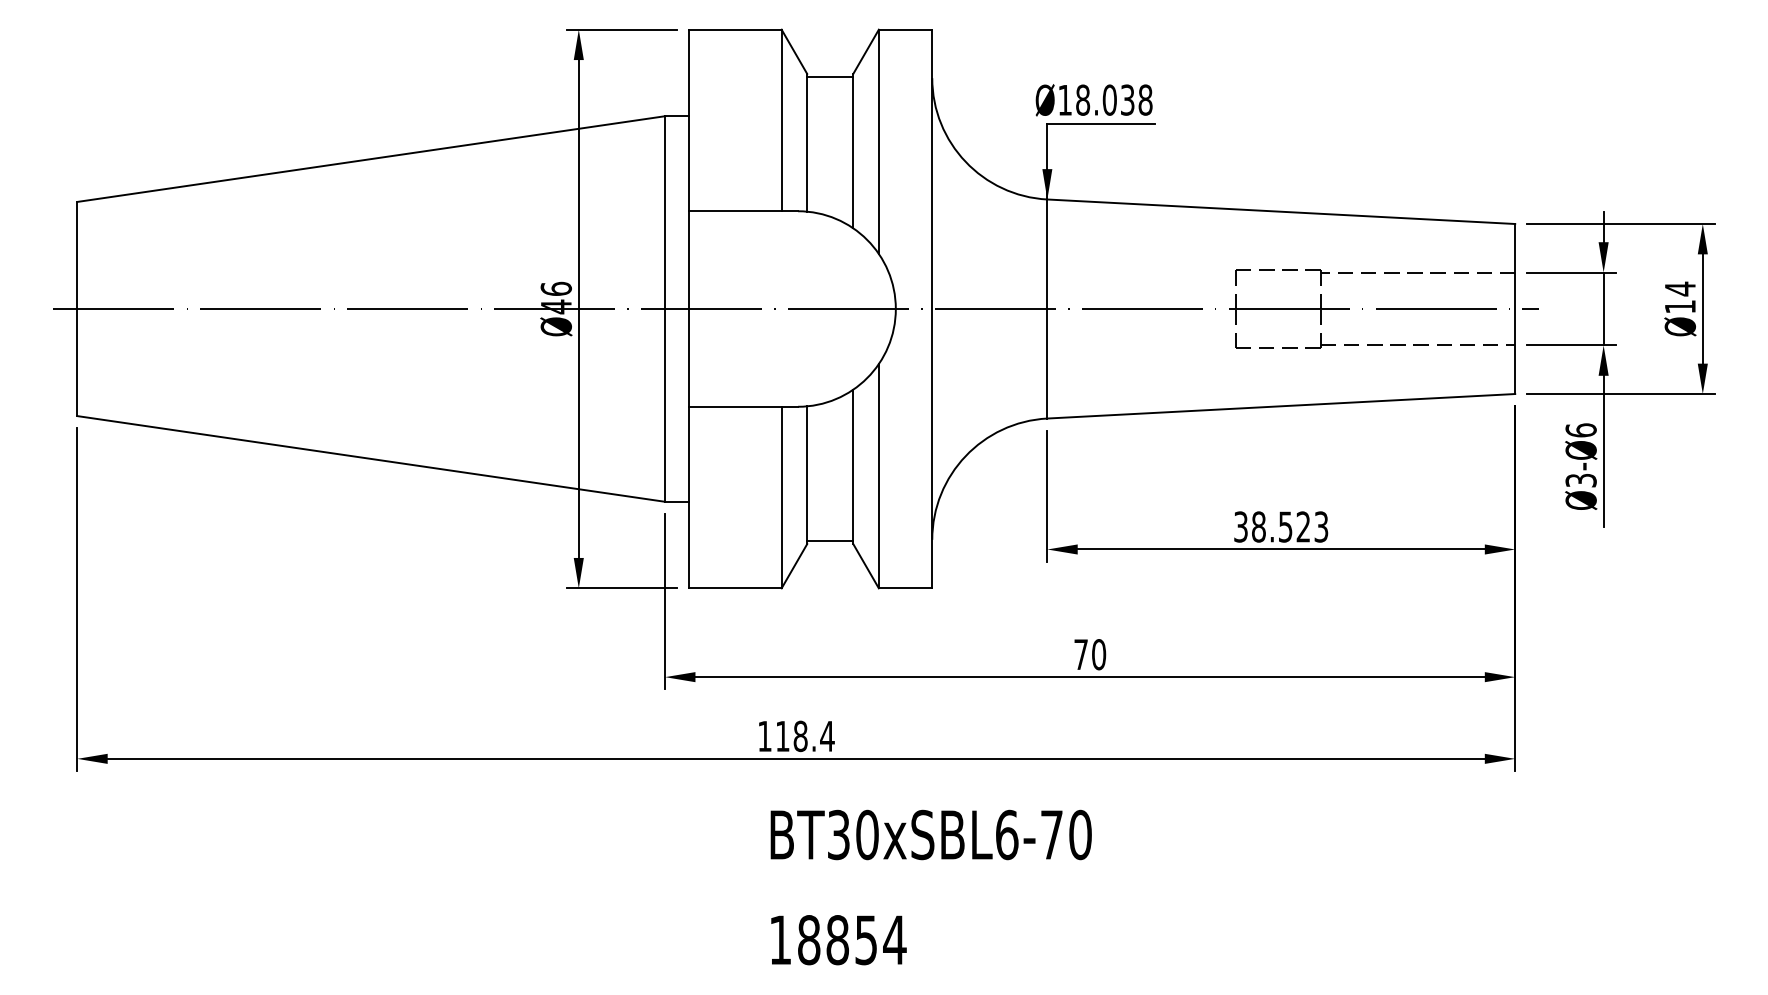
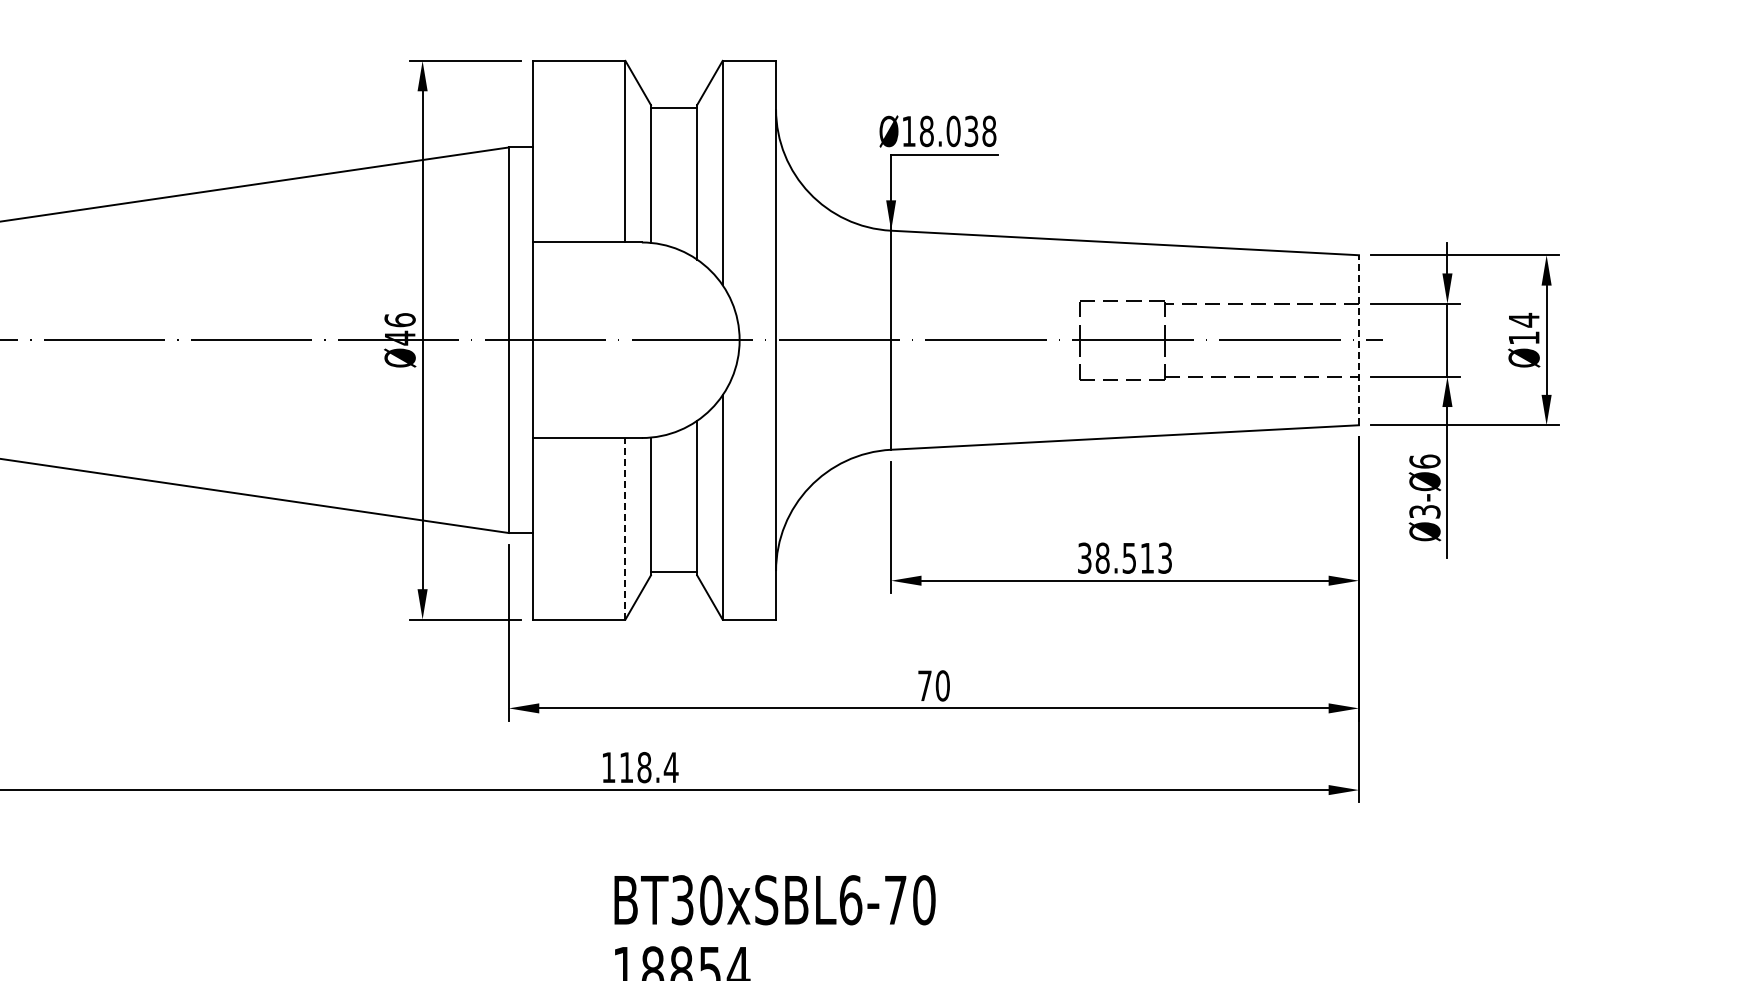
line: (1515, 308) -> (1359, 339), solid -> dashed
line: (781, 497) -> (625, 528), solid -> dashed
text: (1302, 526) -> (1146, 557), 38.523 -> 38.513
text: (930, 834) -> (774, 899), moved

